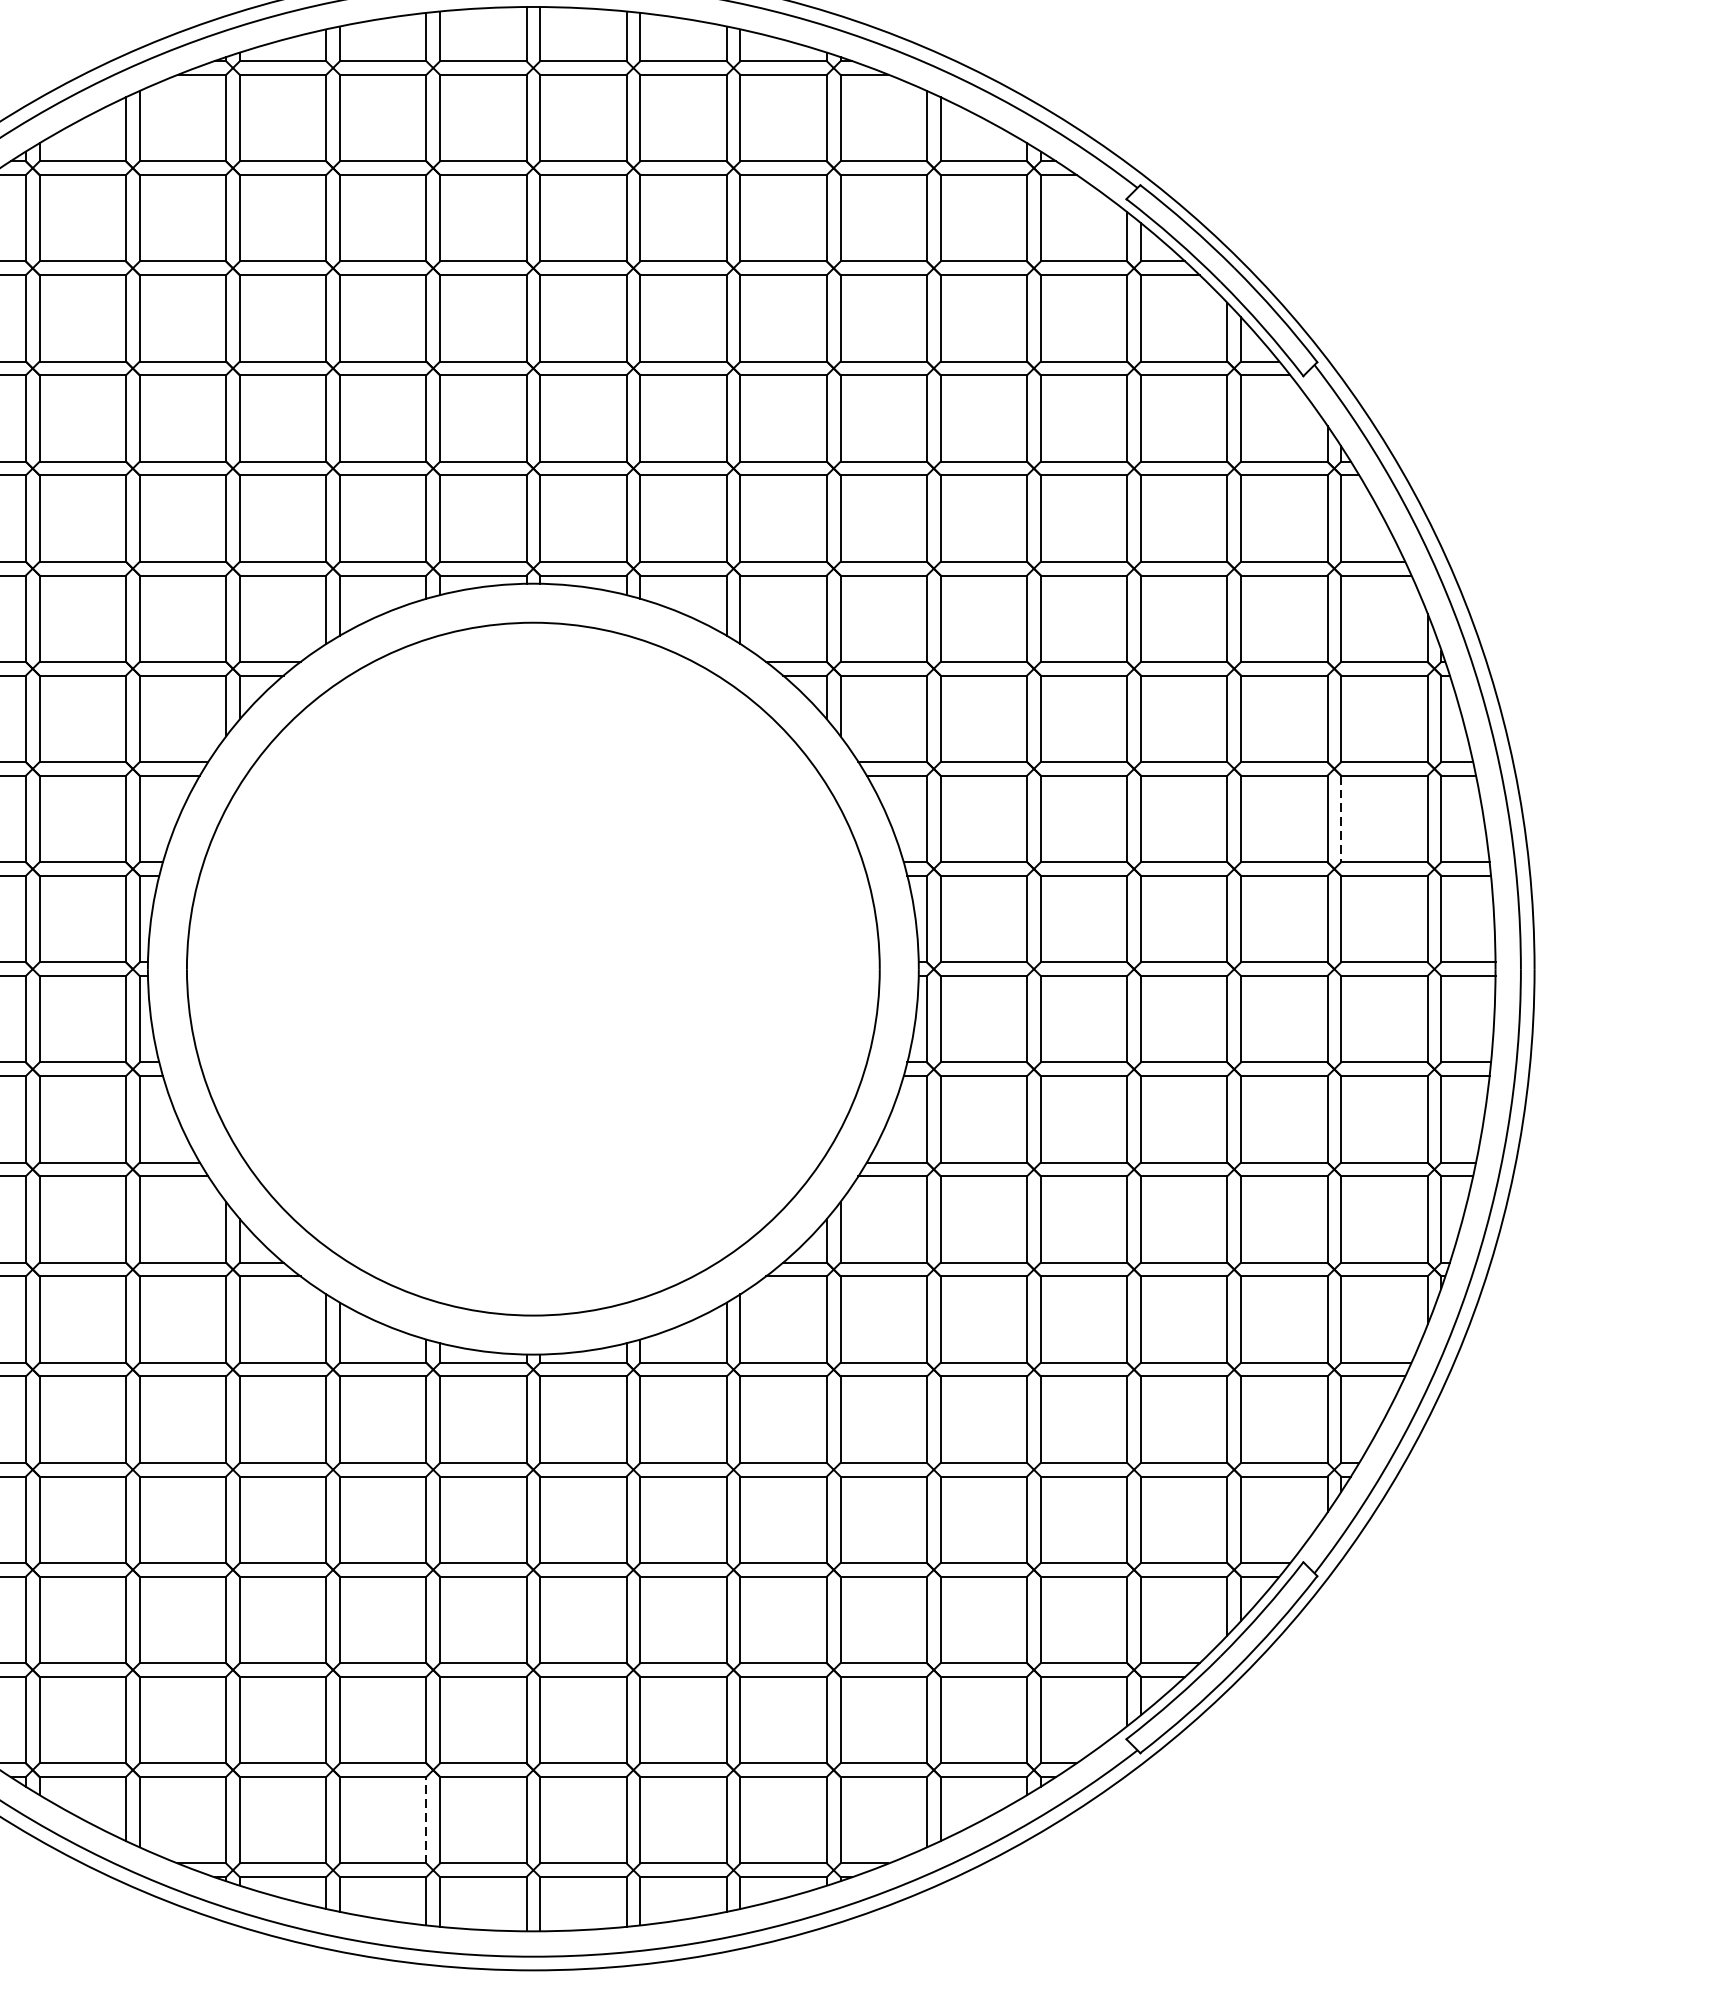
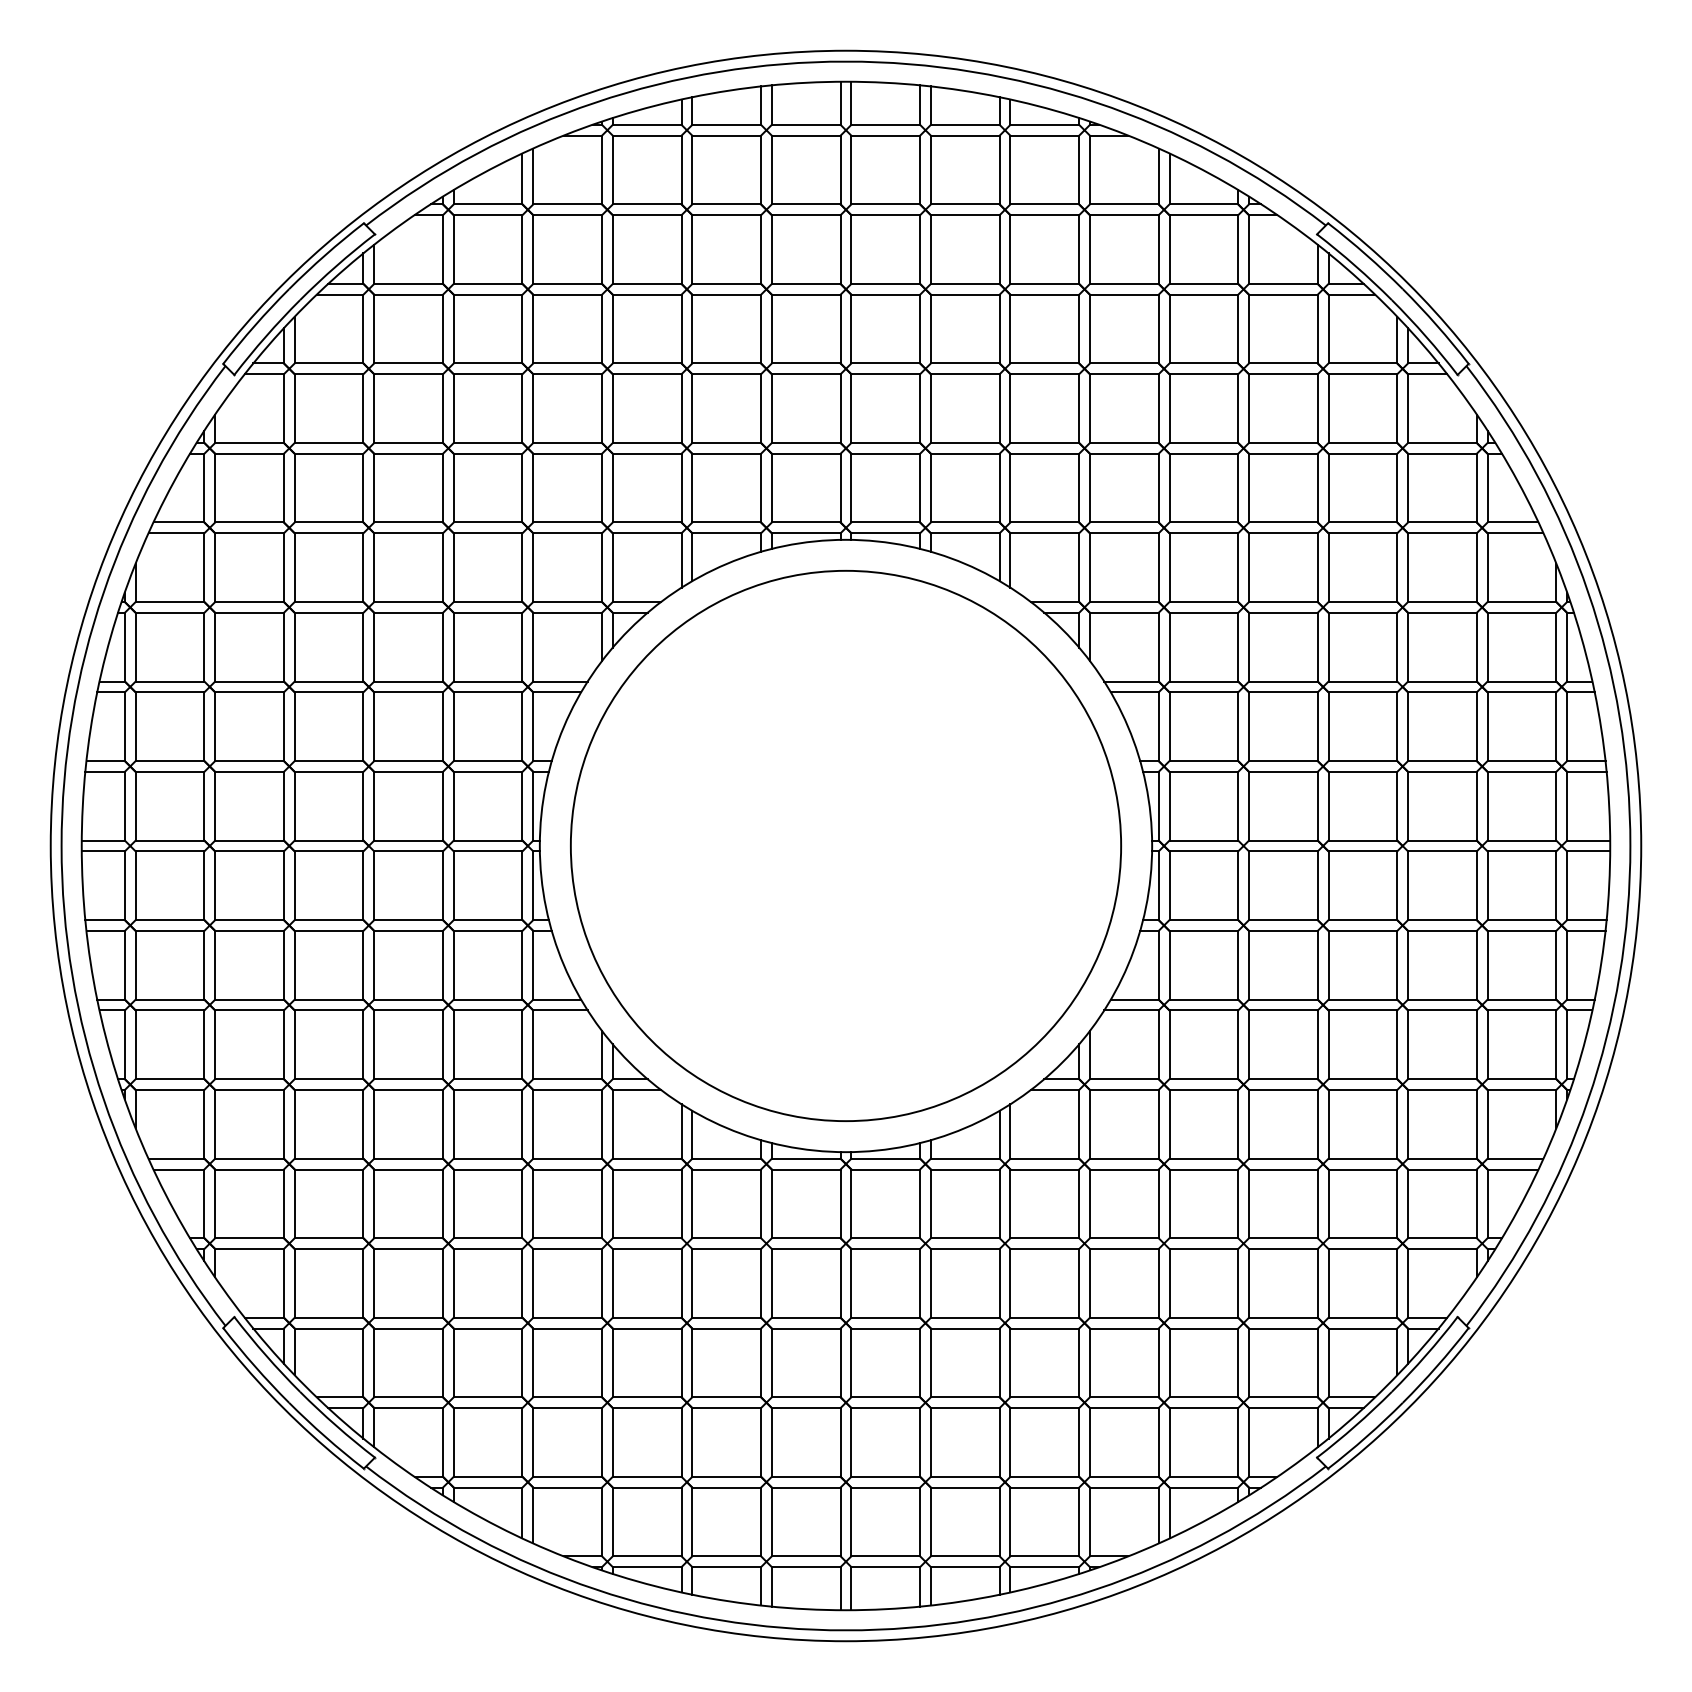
line: (1341, 819) -> (1487, 727), dashed -> solid
line: (426, 1819) -> (761, 1521), dashed -> solid

